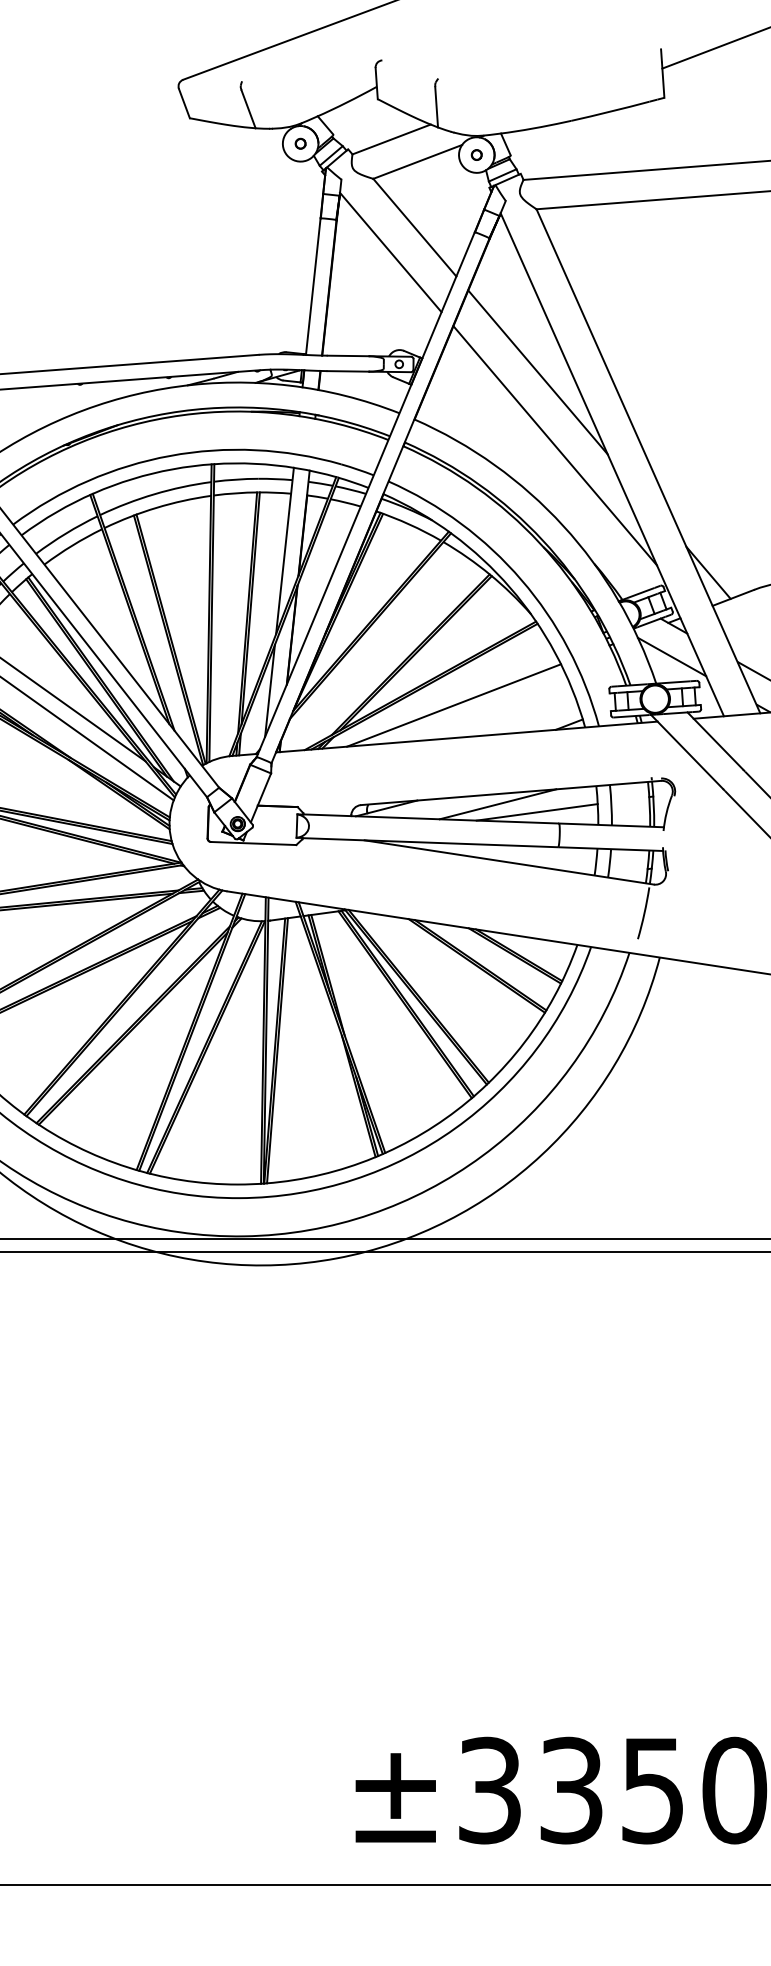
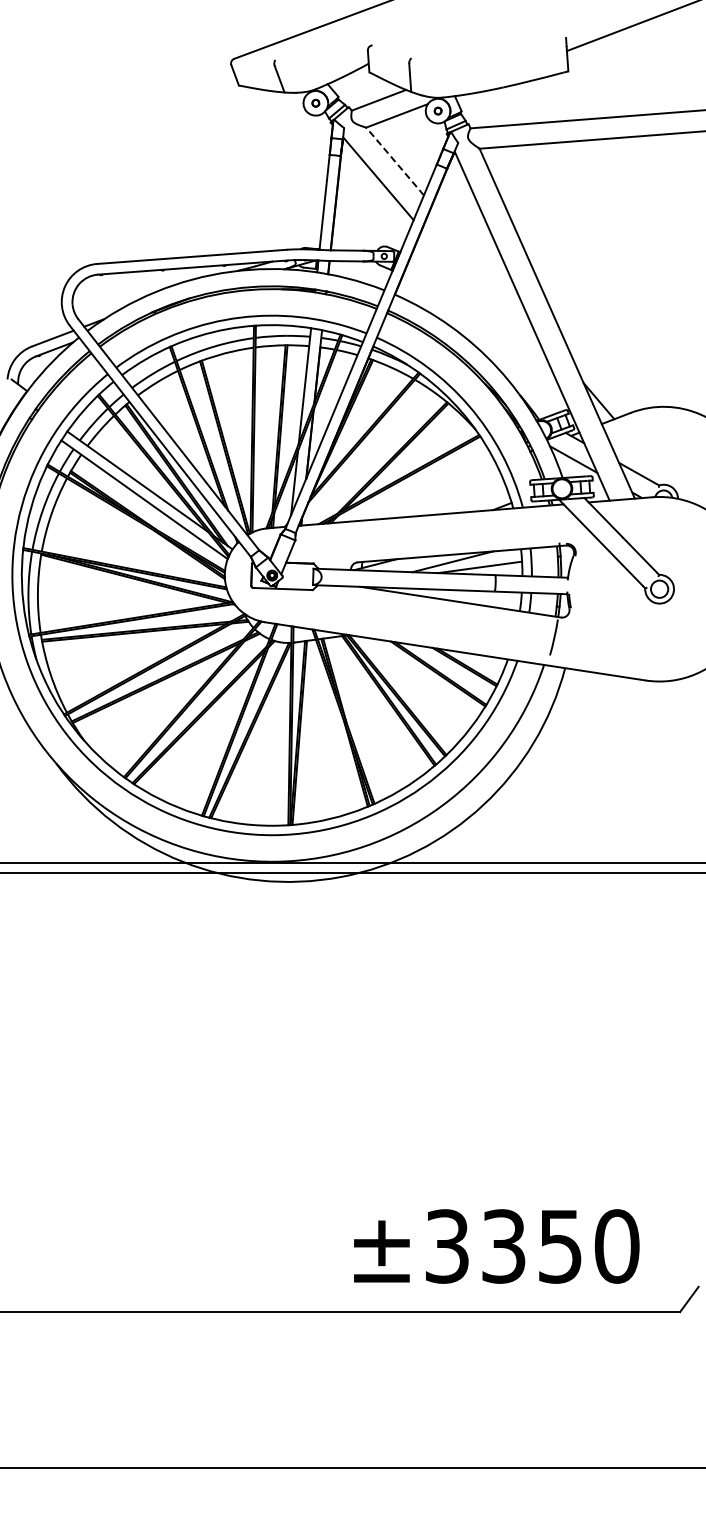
line: (415, 227) -> (395, 161), solid -> dashed
line: (537, 371) -> (480, 261), removed
line: (555, 445) -> (492, 312), removed
line: (454, 704) -> (422, 492), removed

